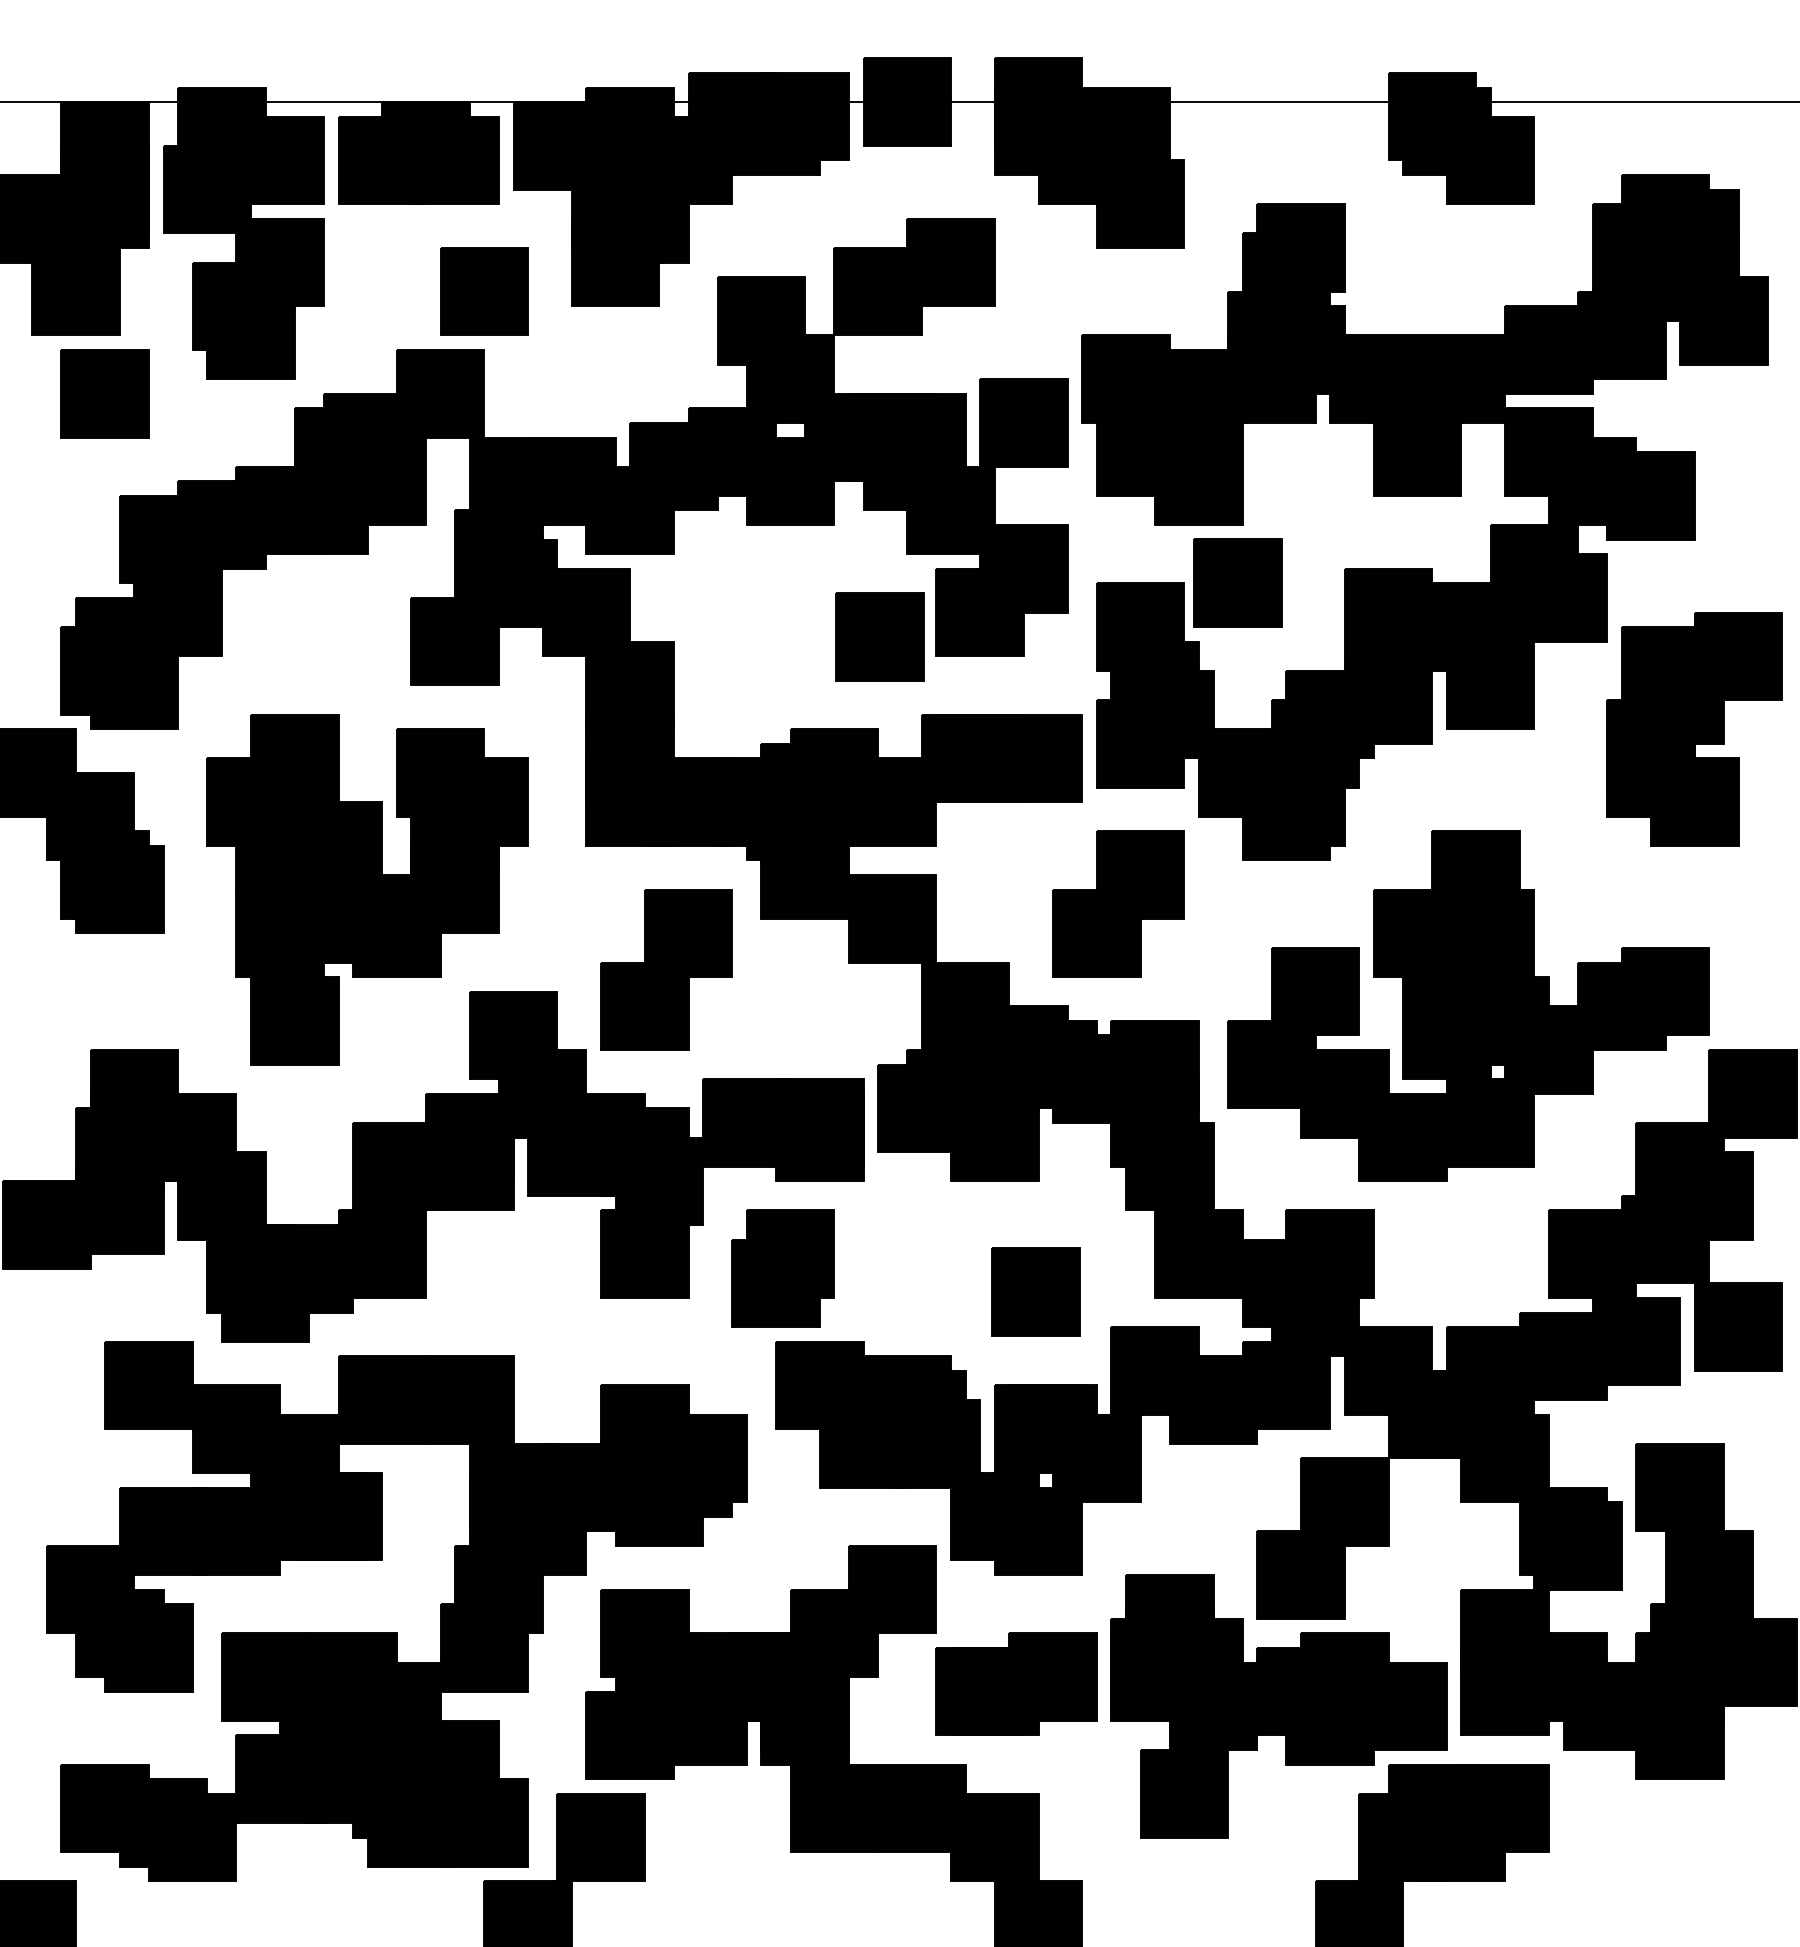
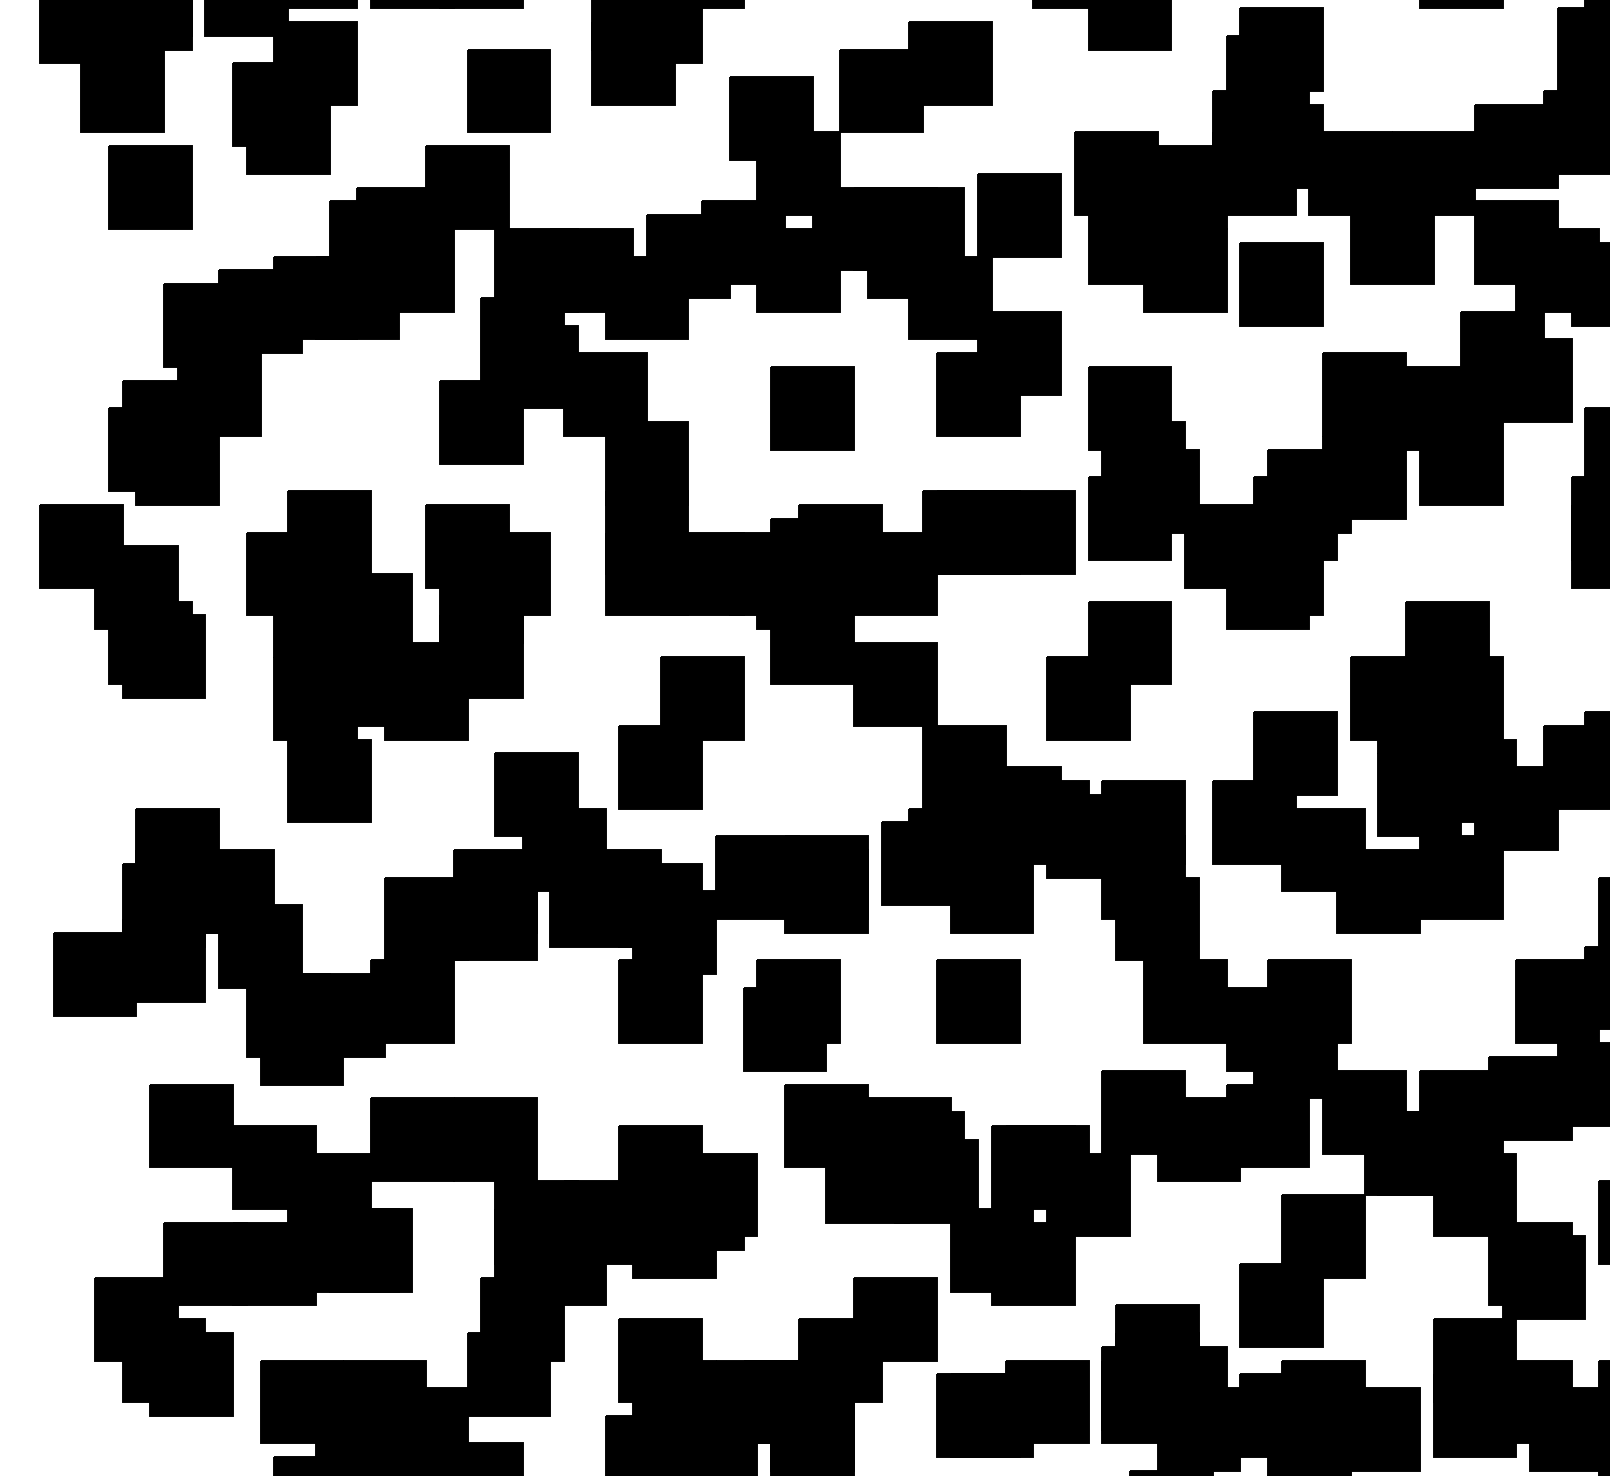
part: (1237, 582) -> (1281, 283), moved
part: (879, 636) -> (811, 407), moved
part: (1035, 1291) -> (977, 1001), moved

